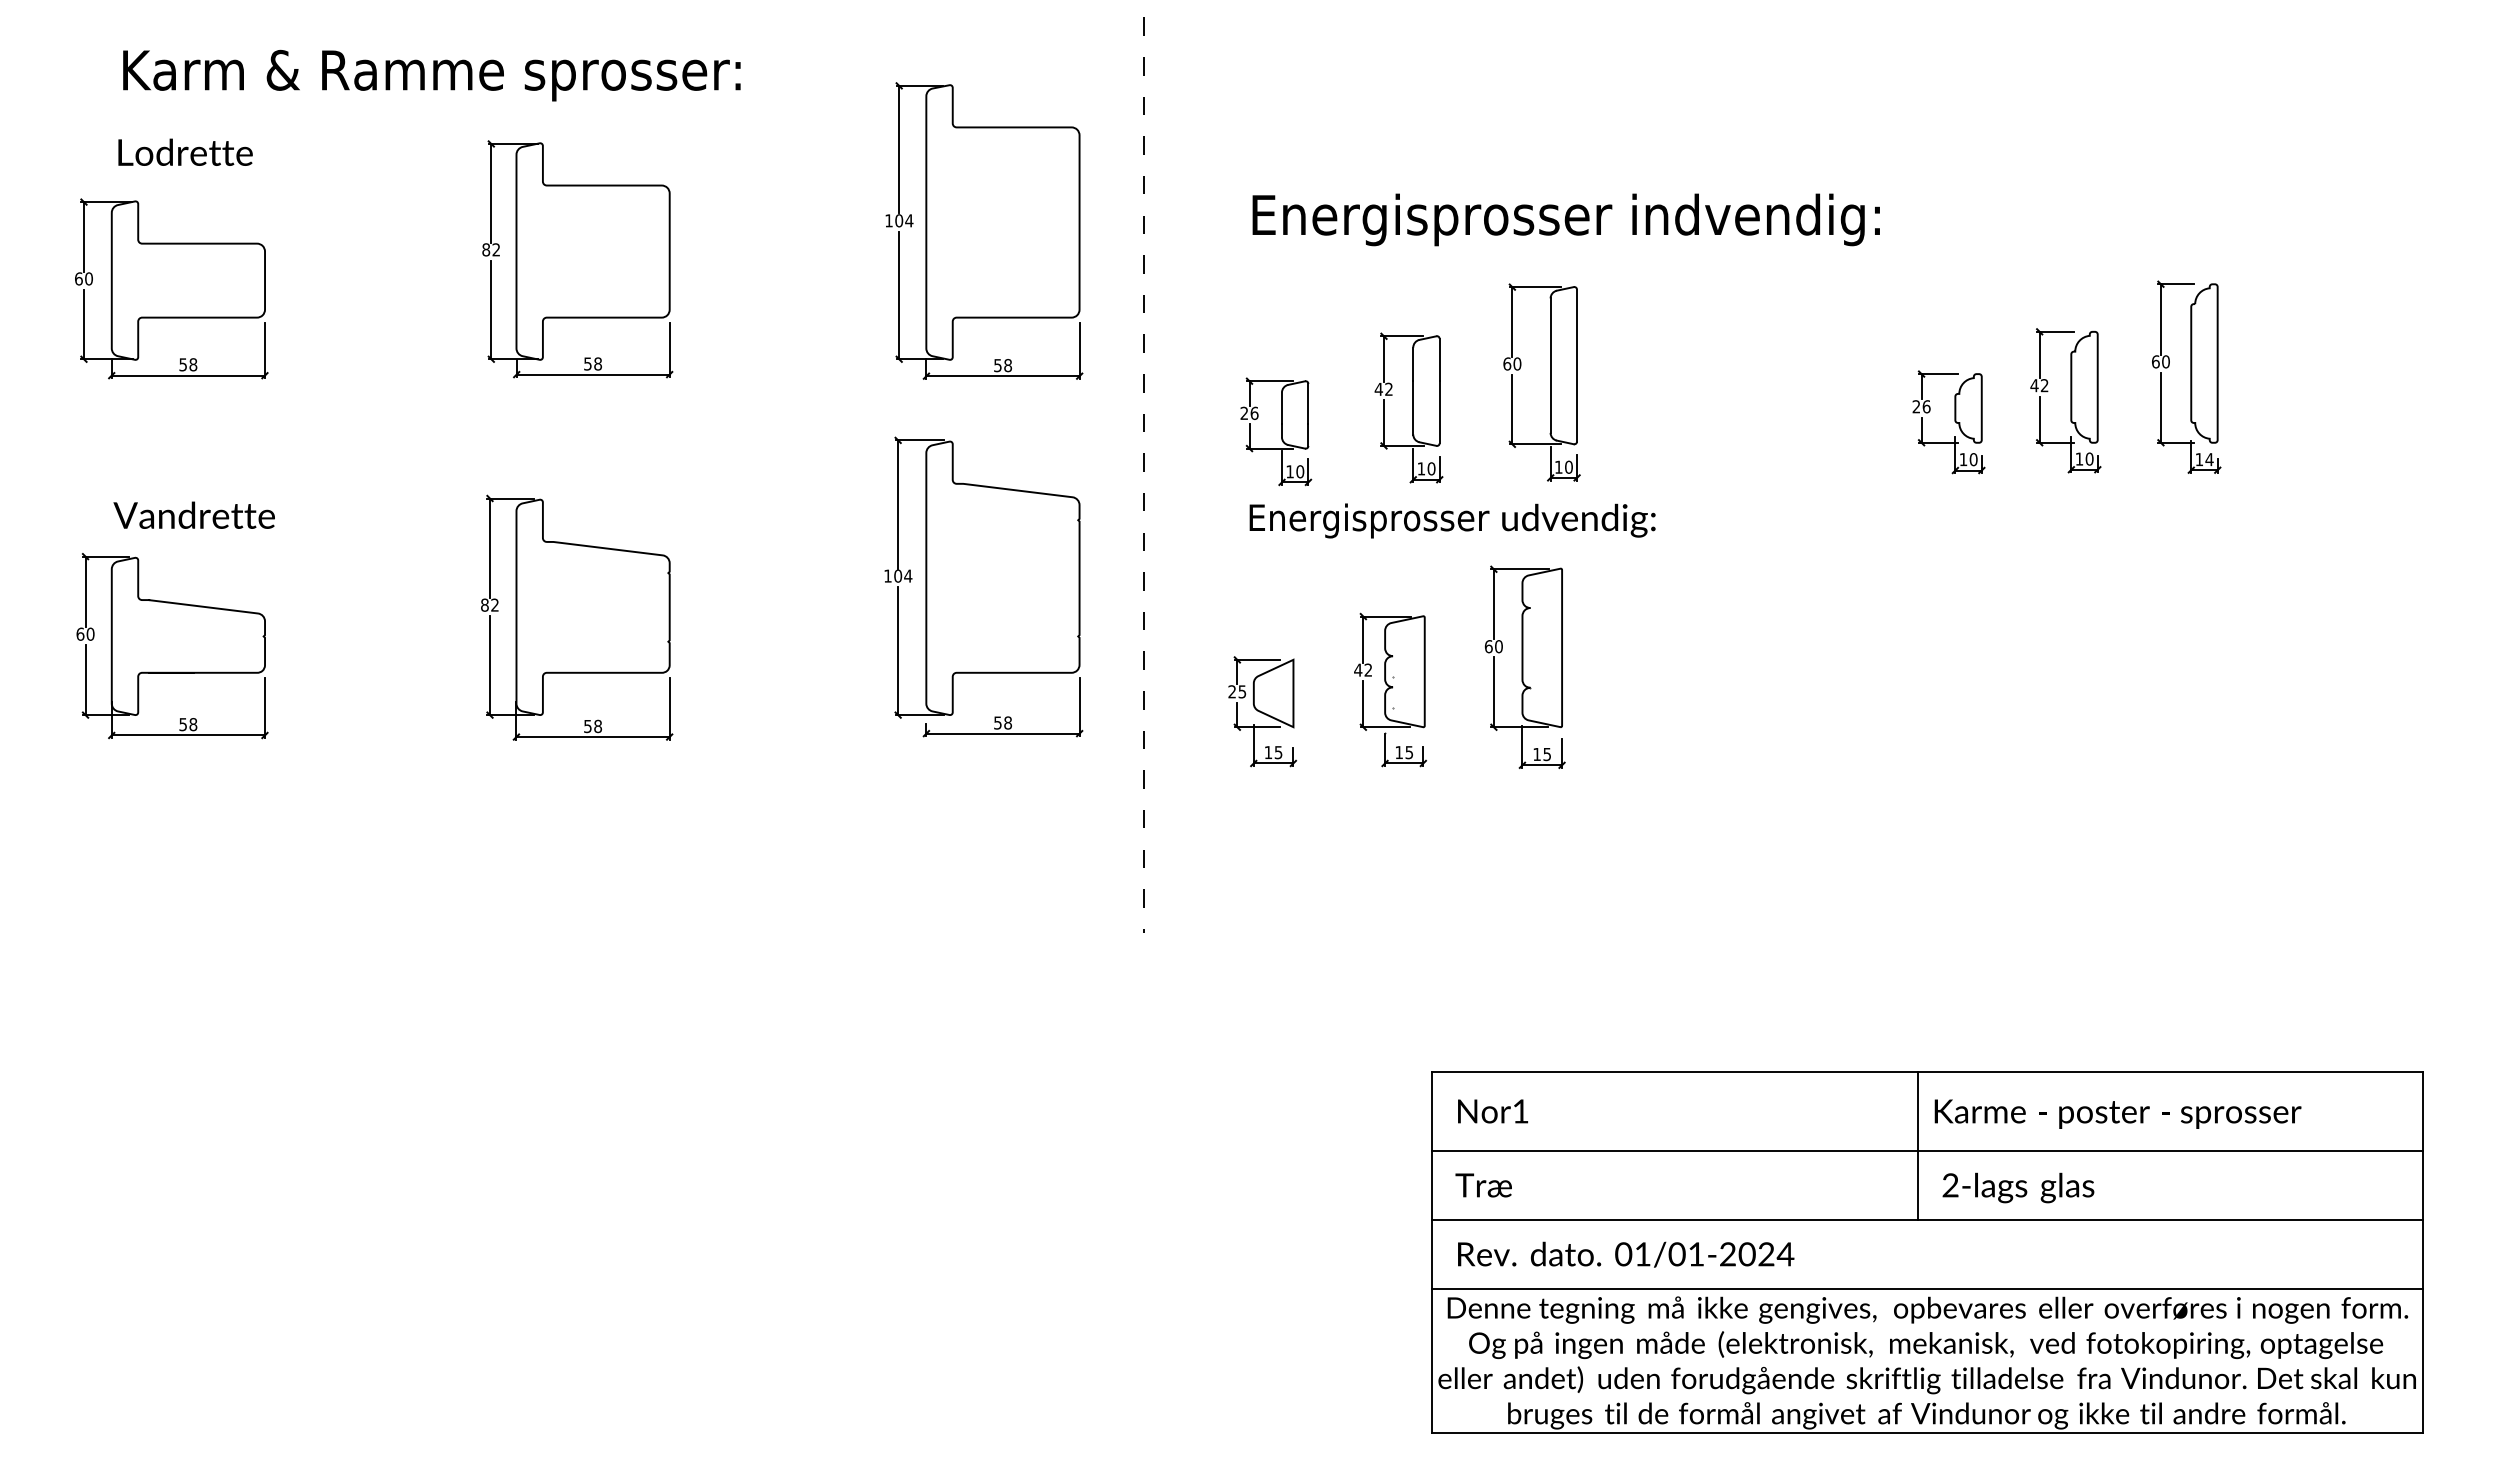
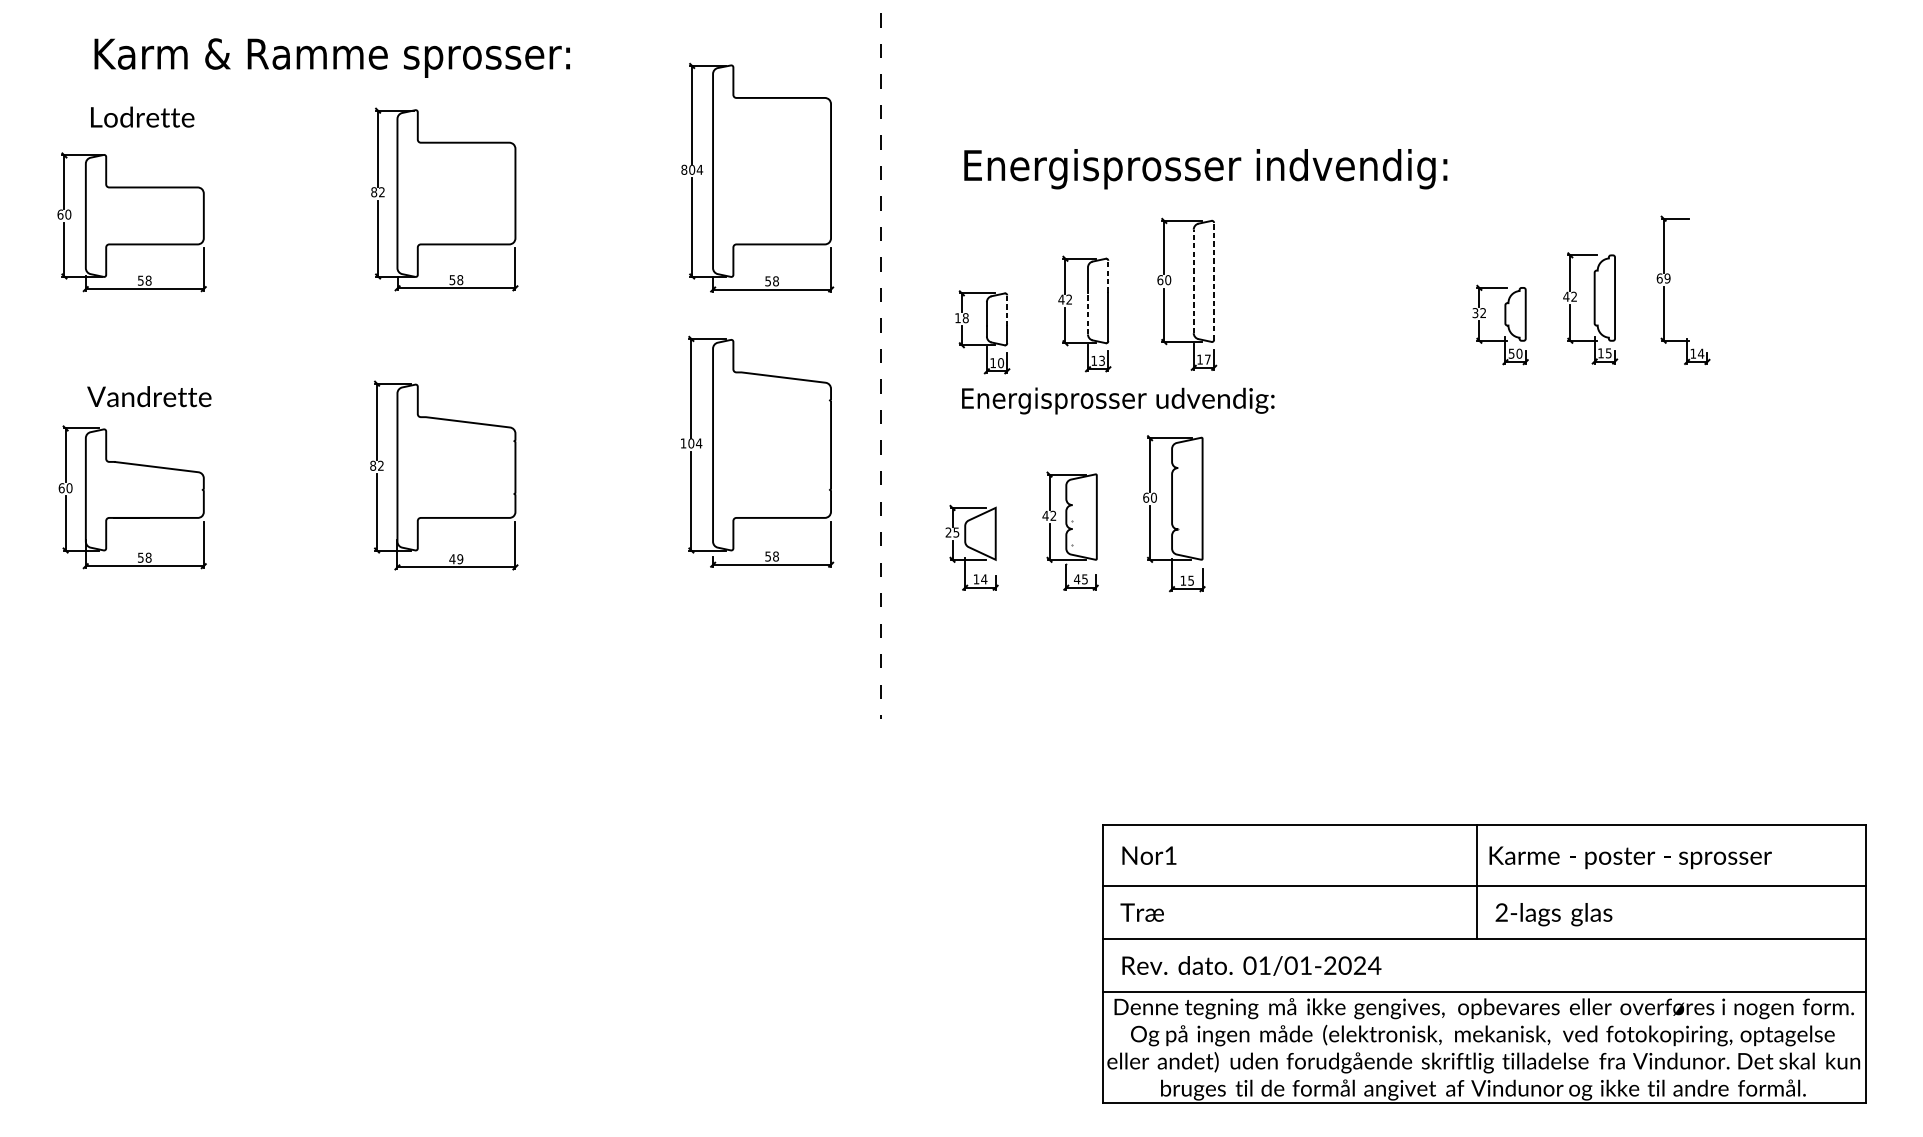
text: (888, 220) -> (683, 169), 104 -> 804
line: (1439, 359) -> (1108, 276), solid -> dashed
text: (2165, 361) -> (1667, 278), 60 -> 69
part: (2204, 363) -> (1697, 279), removed
line: (1550, 365) -> (1193, 281), solid -> dashed
line: (1577, 365) -> (1214, 281), solid -> dashed
line: (1308, 403) -> (1007, 310), solid -> dashed
text: (1921, 406) -> (1479, 312), 26 -> 32
line: (1413, 407) -> (1088, 313), solid -> dashed
text: (1249, 412) -> (961, 317), 26 -> 18
text: (2089, 458) -> (1608, 352), 10 -> 15
text: (1963, 459) -> (1511, 353), 10 -> 50
text: (1568, 466) -> (1207, 359), 10 -> 17
text: (1431, 468) -> (1102, 360), 10 -> 13
text: (592, 726) -> (455, 559), 58 -> 49
text: (1278, 752) -> (984, 579), 15 -> 14
text: (1399, 752) -> (1077, 579), 15 -> 45

